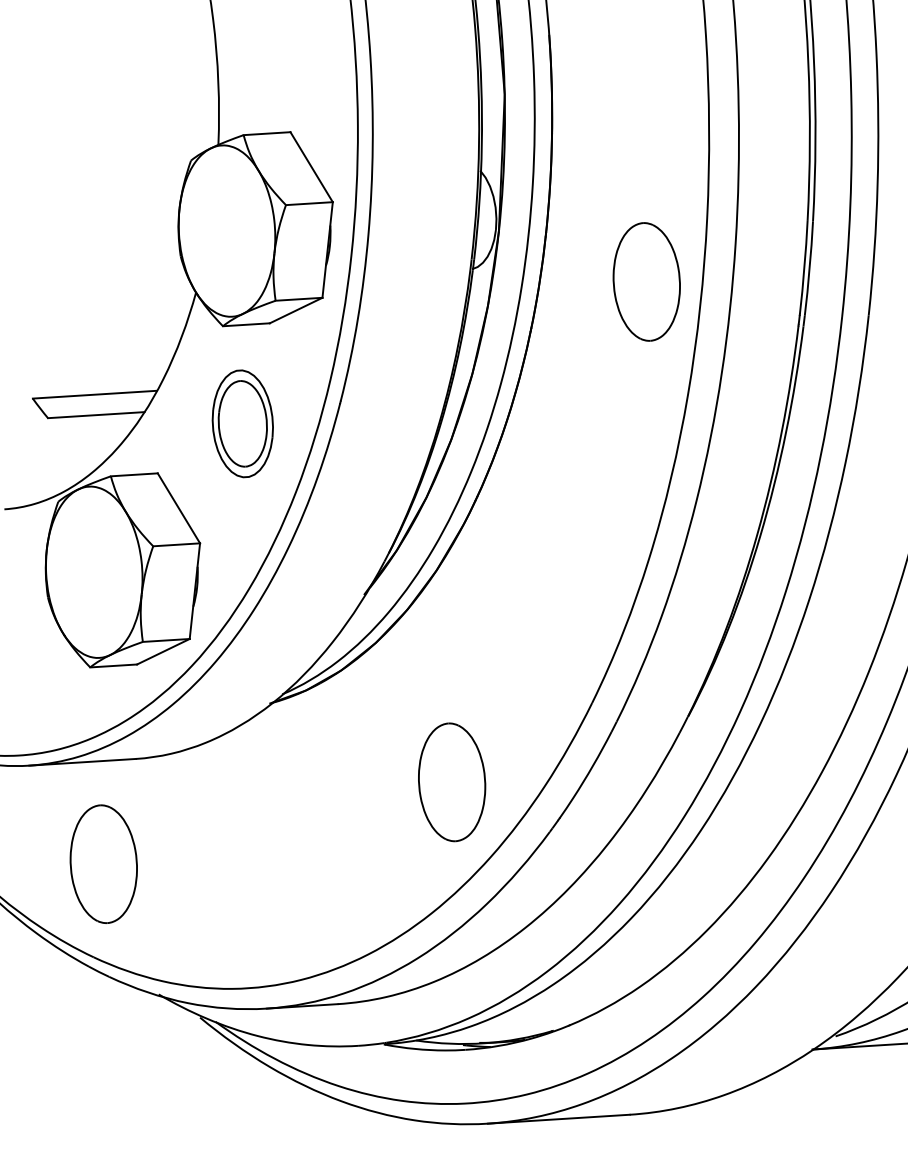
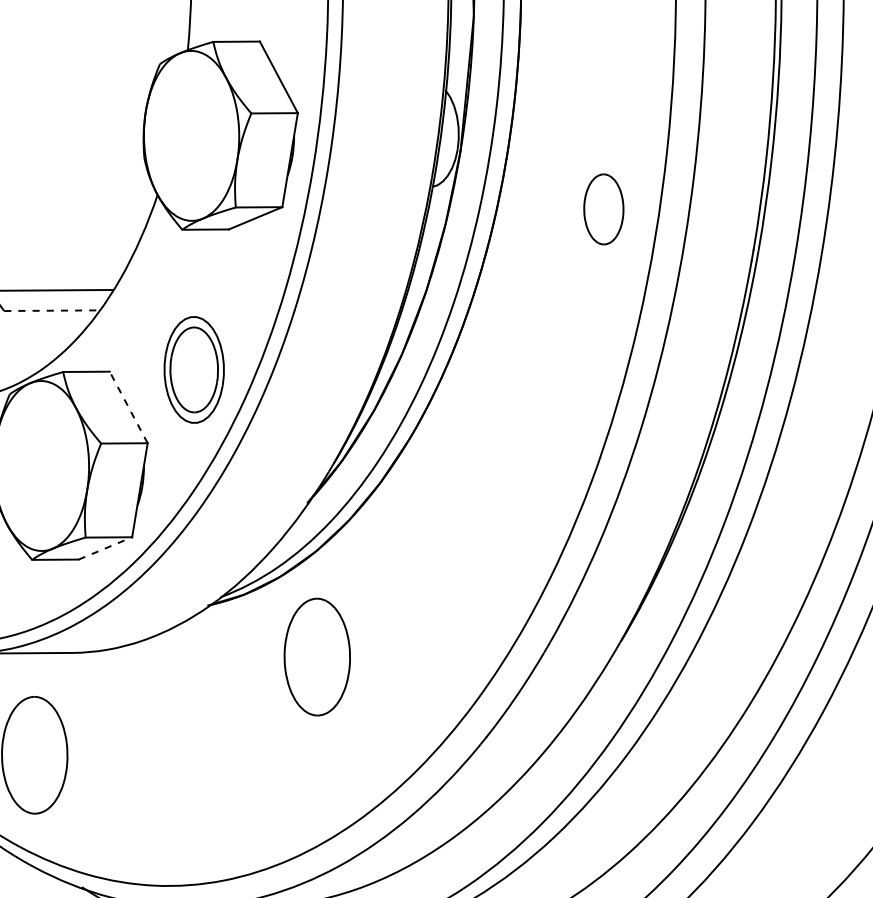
part: (646, 281) -> (603, 208), size x0.6
line: (96, 415) -> (52, 311), solid -> dashed
part: (242, 423) -> (193, 369), moved
line: (178, 508) -> (128, 407), solid -> dashed
line: (163, 651) -> (105, 548), solid -> dashed
part: (452, 782) -> (317, 657), moved

